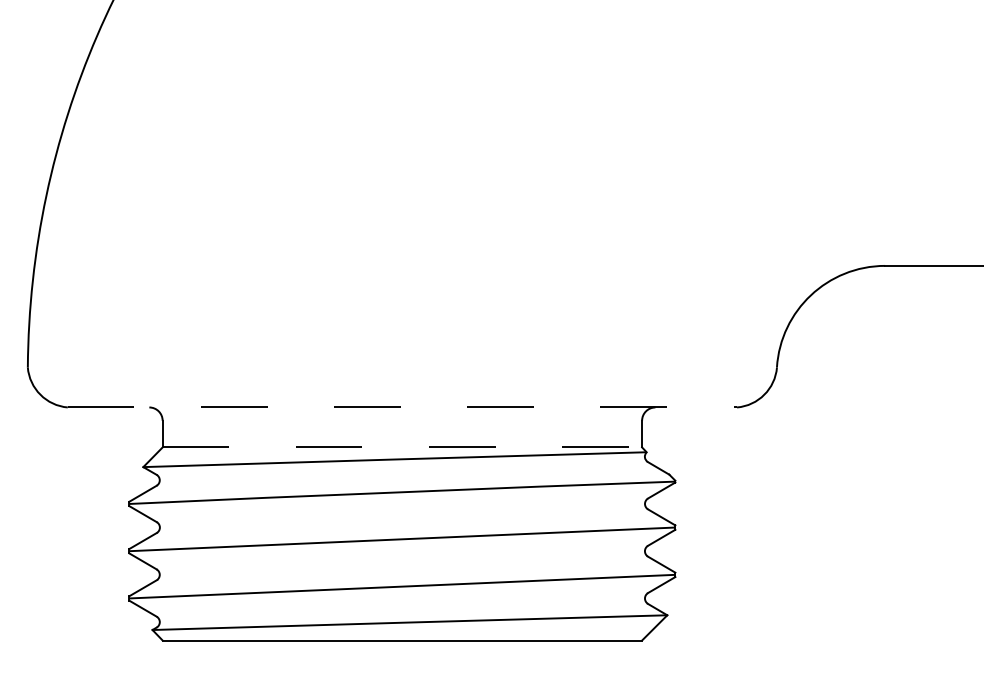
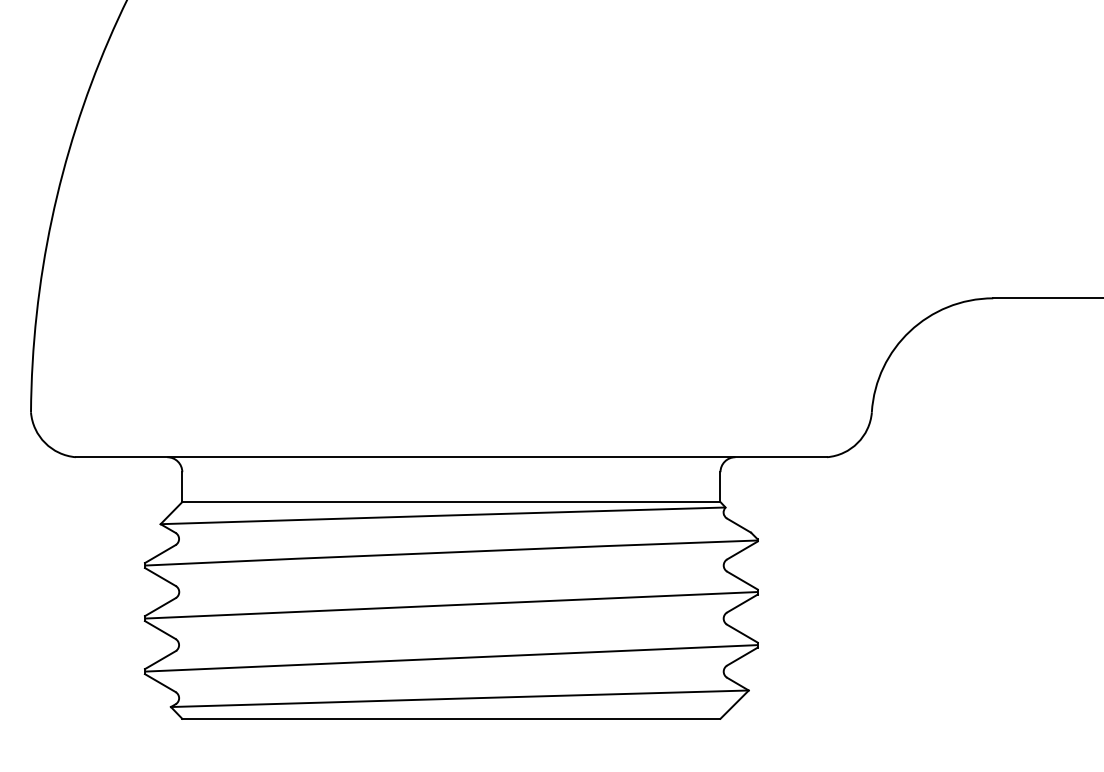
line: (402, 407) -> (451, 457), dashed -> solid
line: (402, 447) -> (451, 502), dashed -> solid

